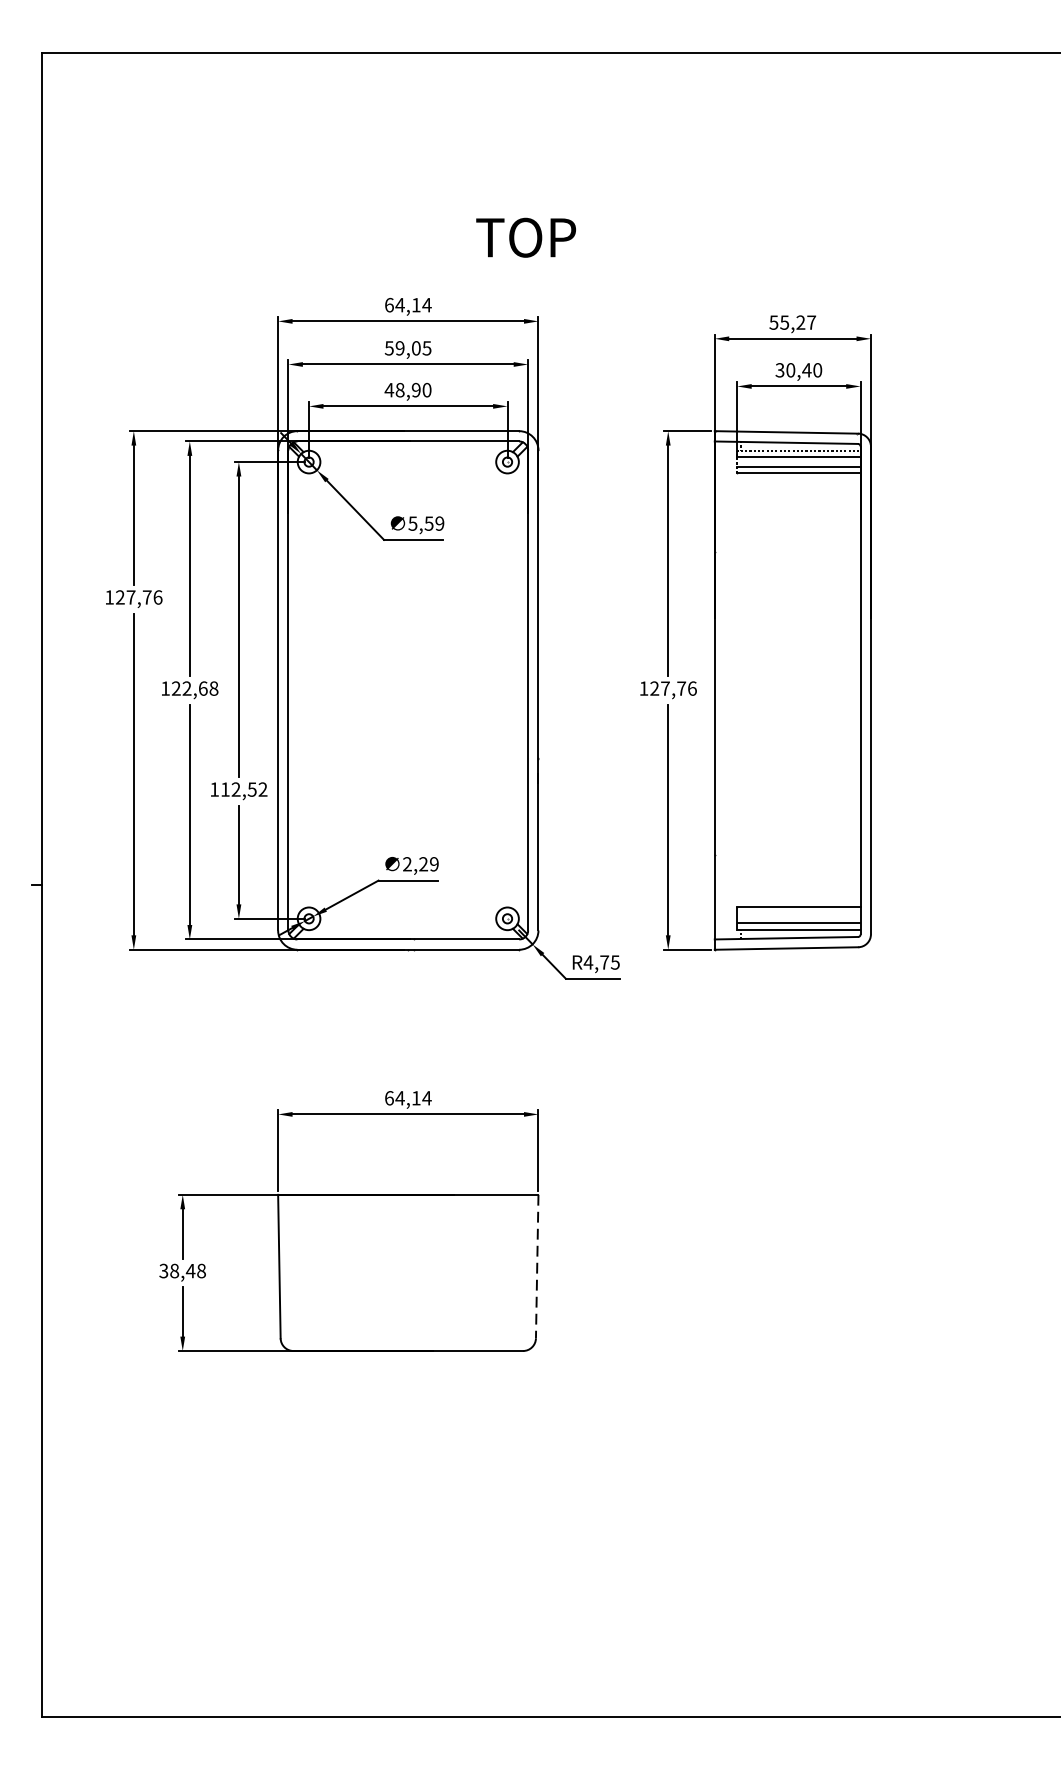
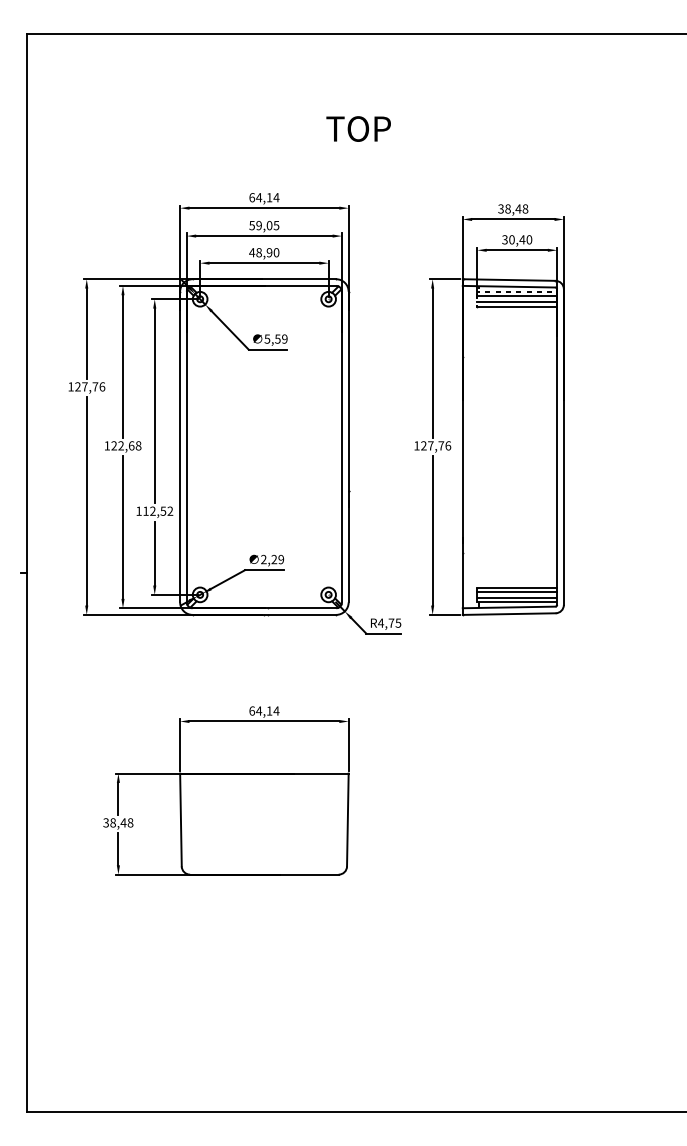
text: (525, 236) -> (358, 128), moved
text: (793, 321) -> (513, 208), 55,27 -> 38,48
line: (799, 913) -> (517, 591), added
line: (536, 1267) -> (347, 820), dashed -> solid

